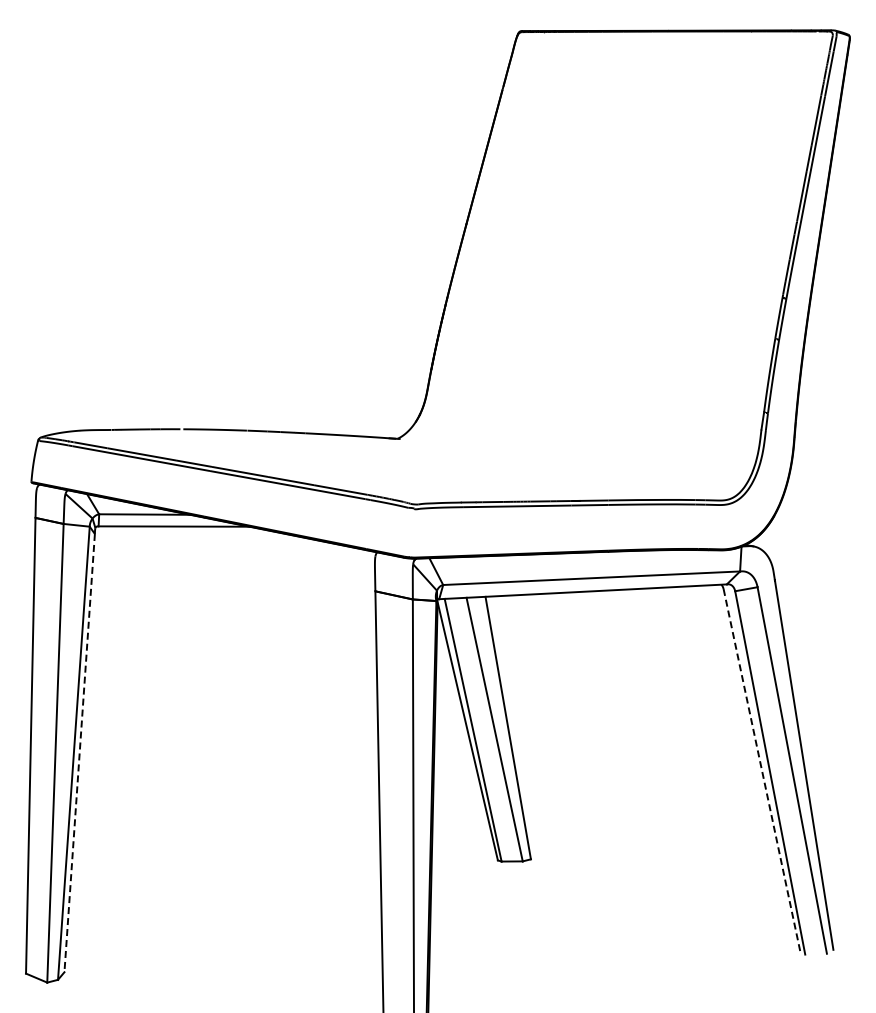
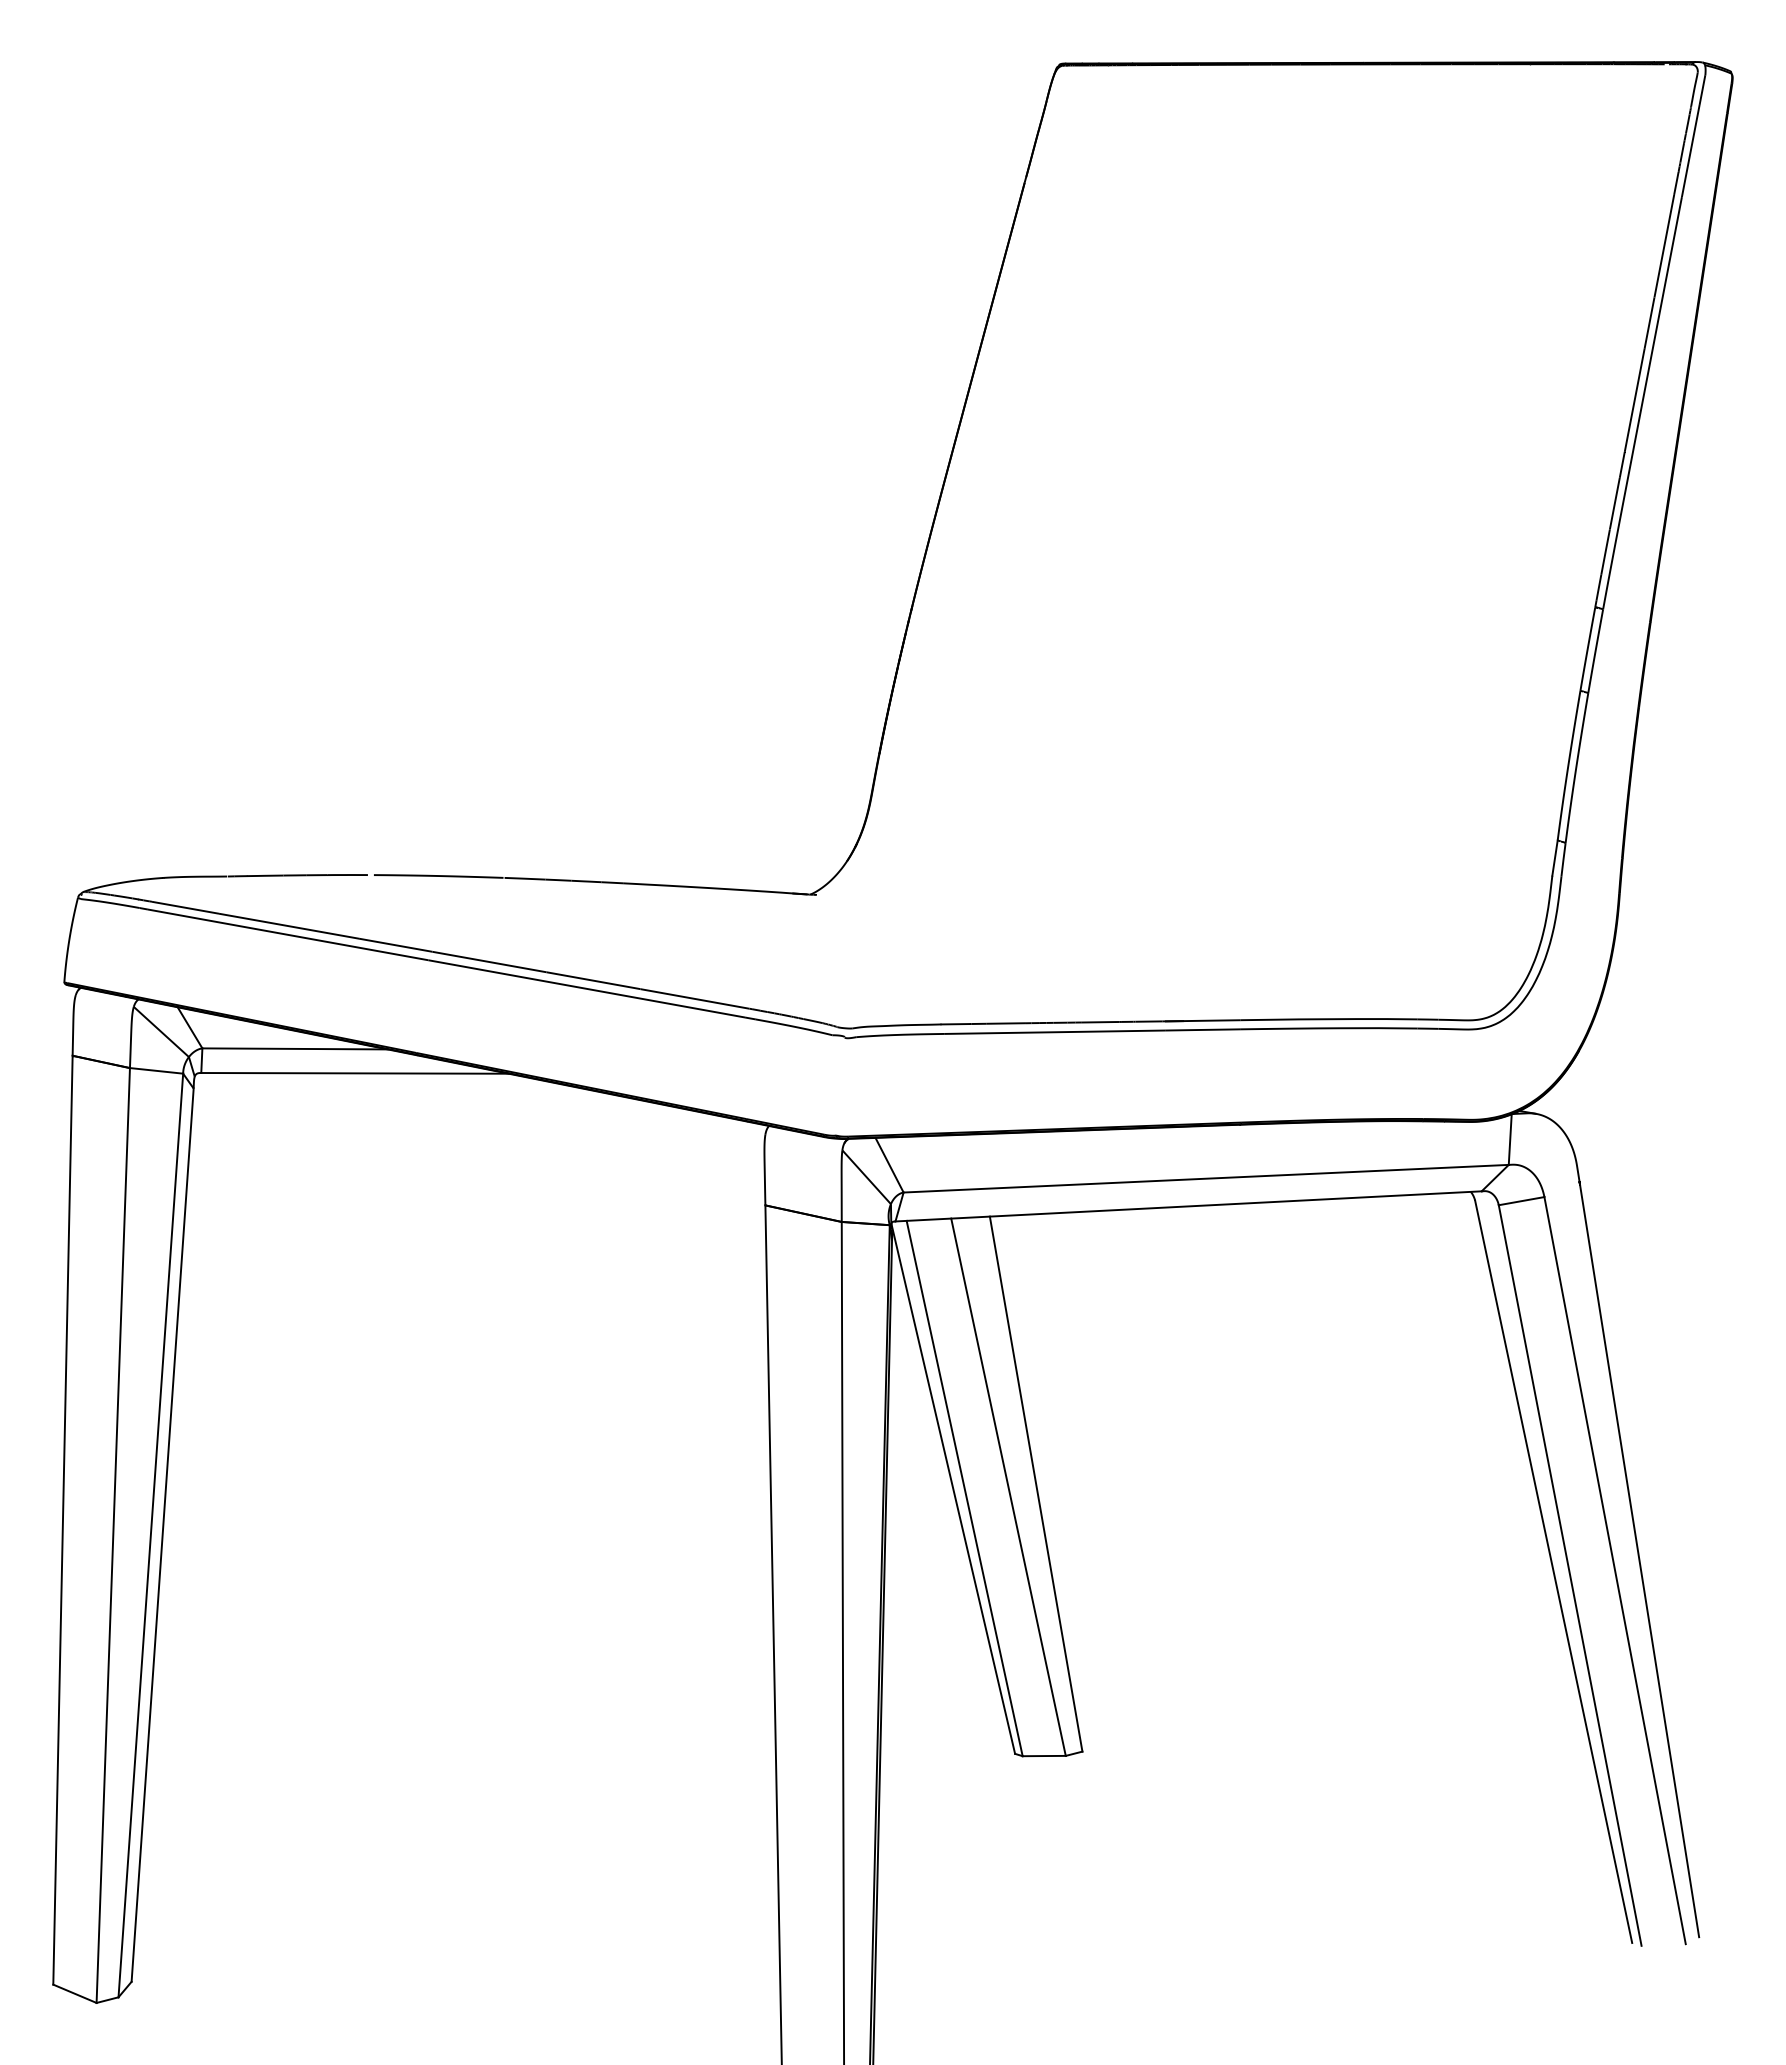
line: (79, 753) -> (162, 1535), dashed -> solid
line: (762, 771) -> (1554, 1572), dashed -> solid

